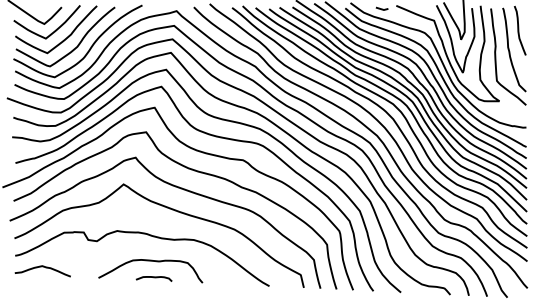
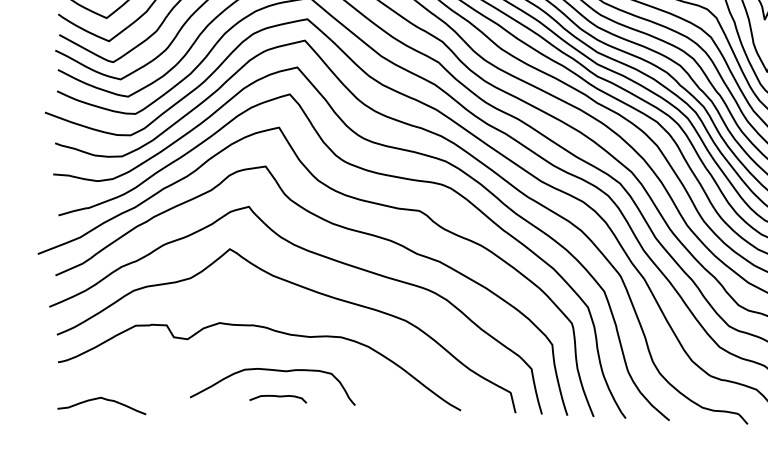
curve: (42, 267) -> (101, 399), moved

